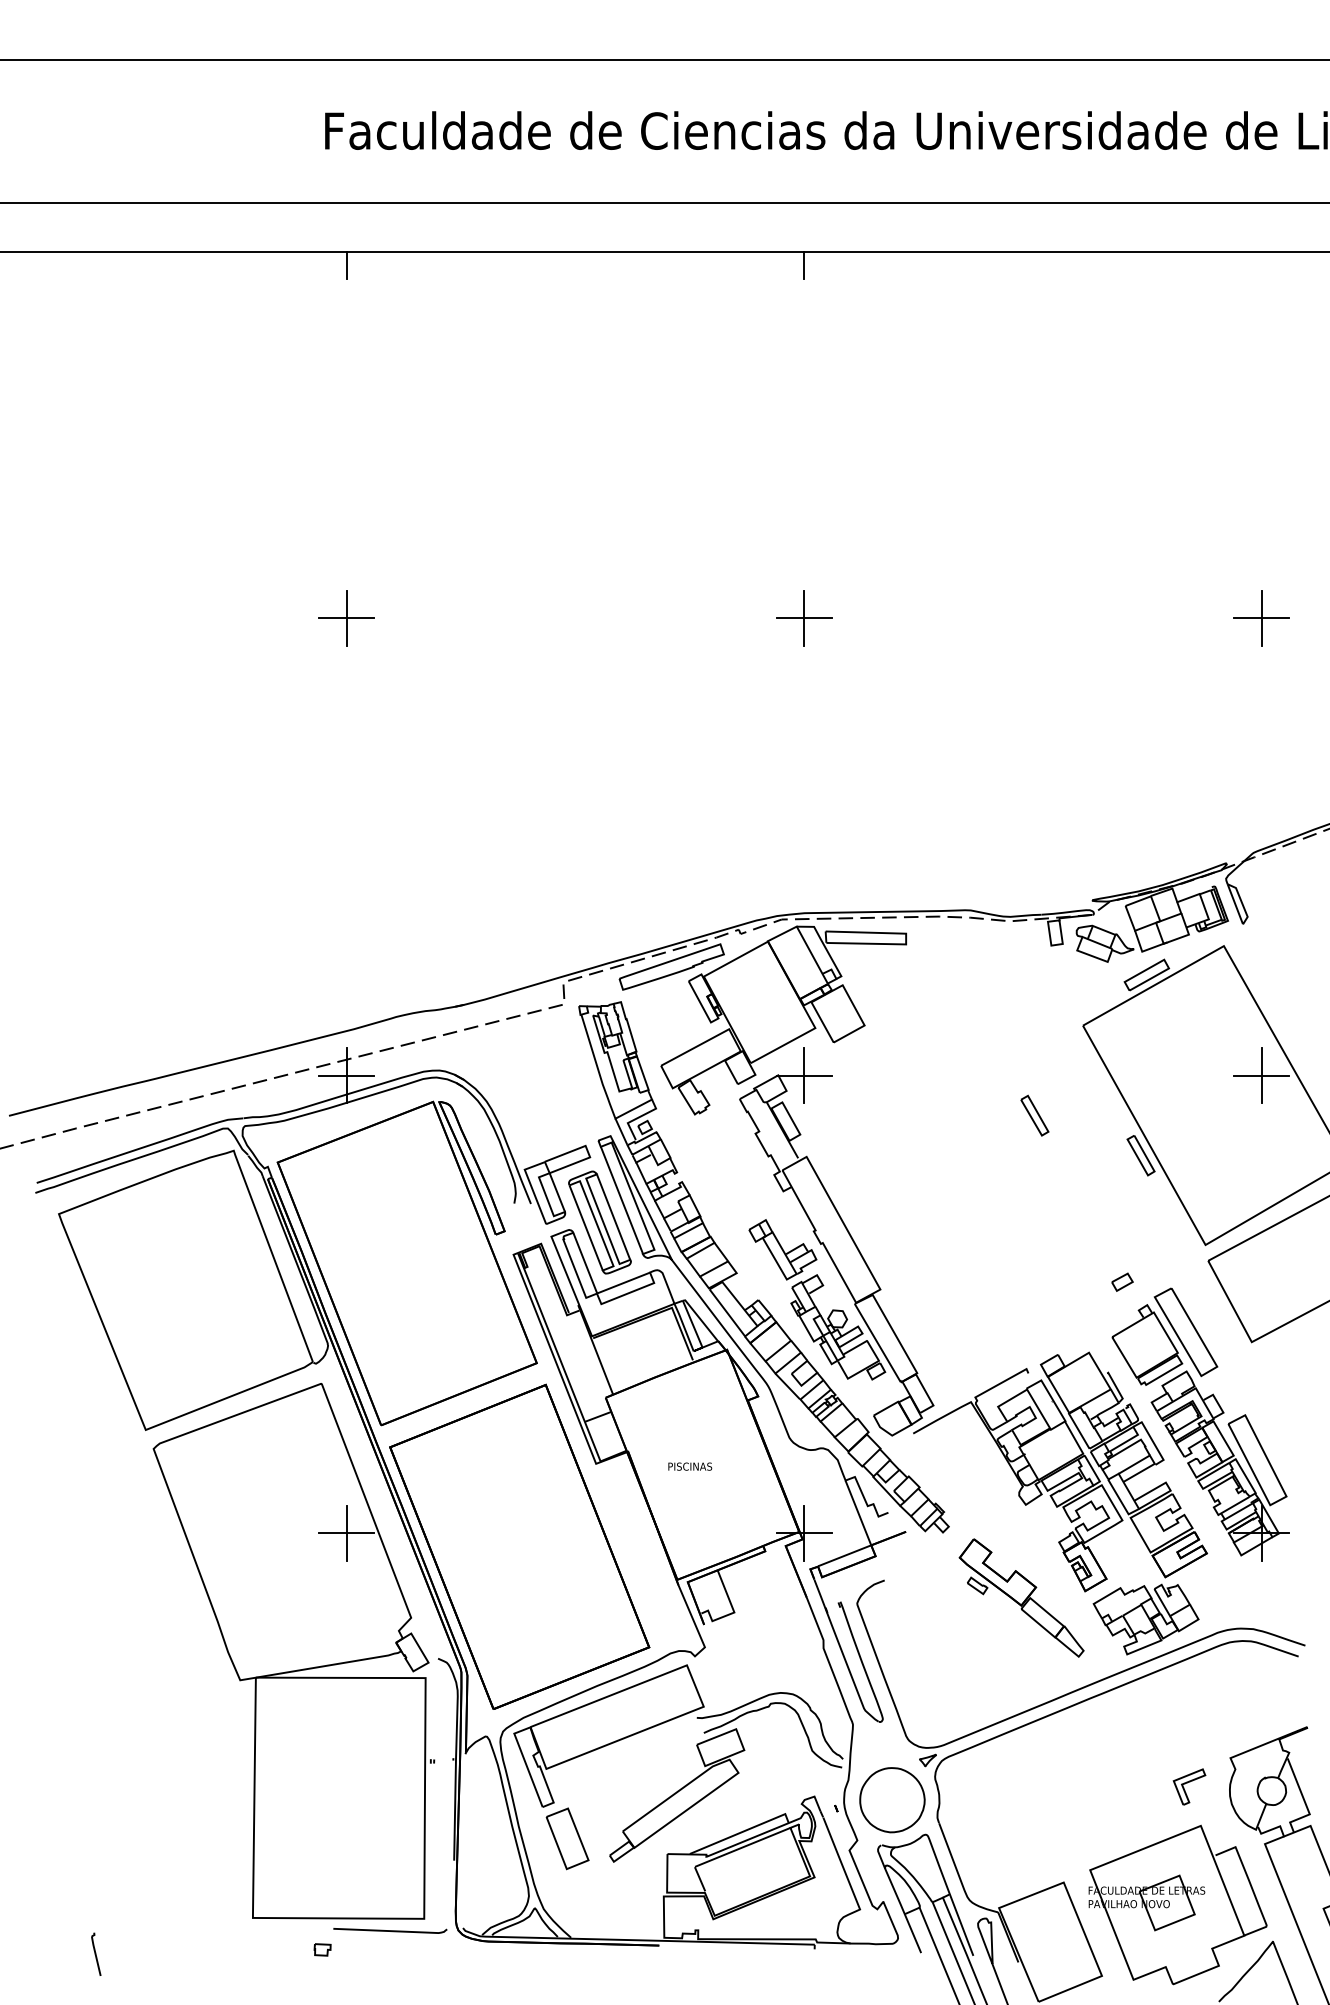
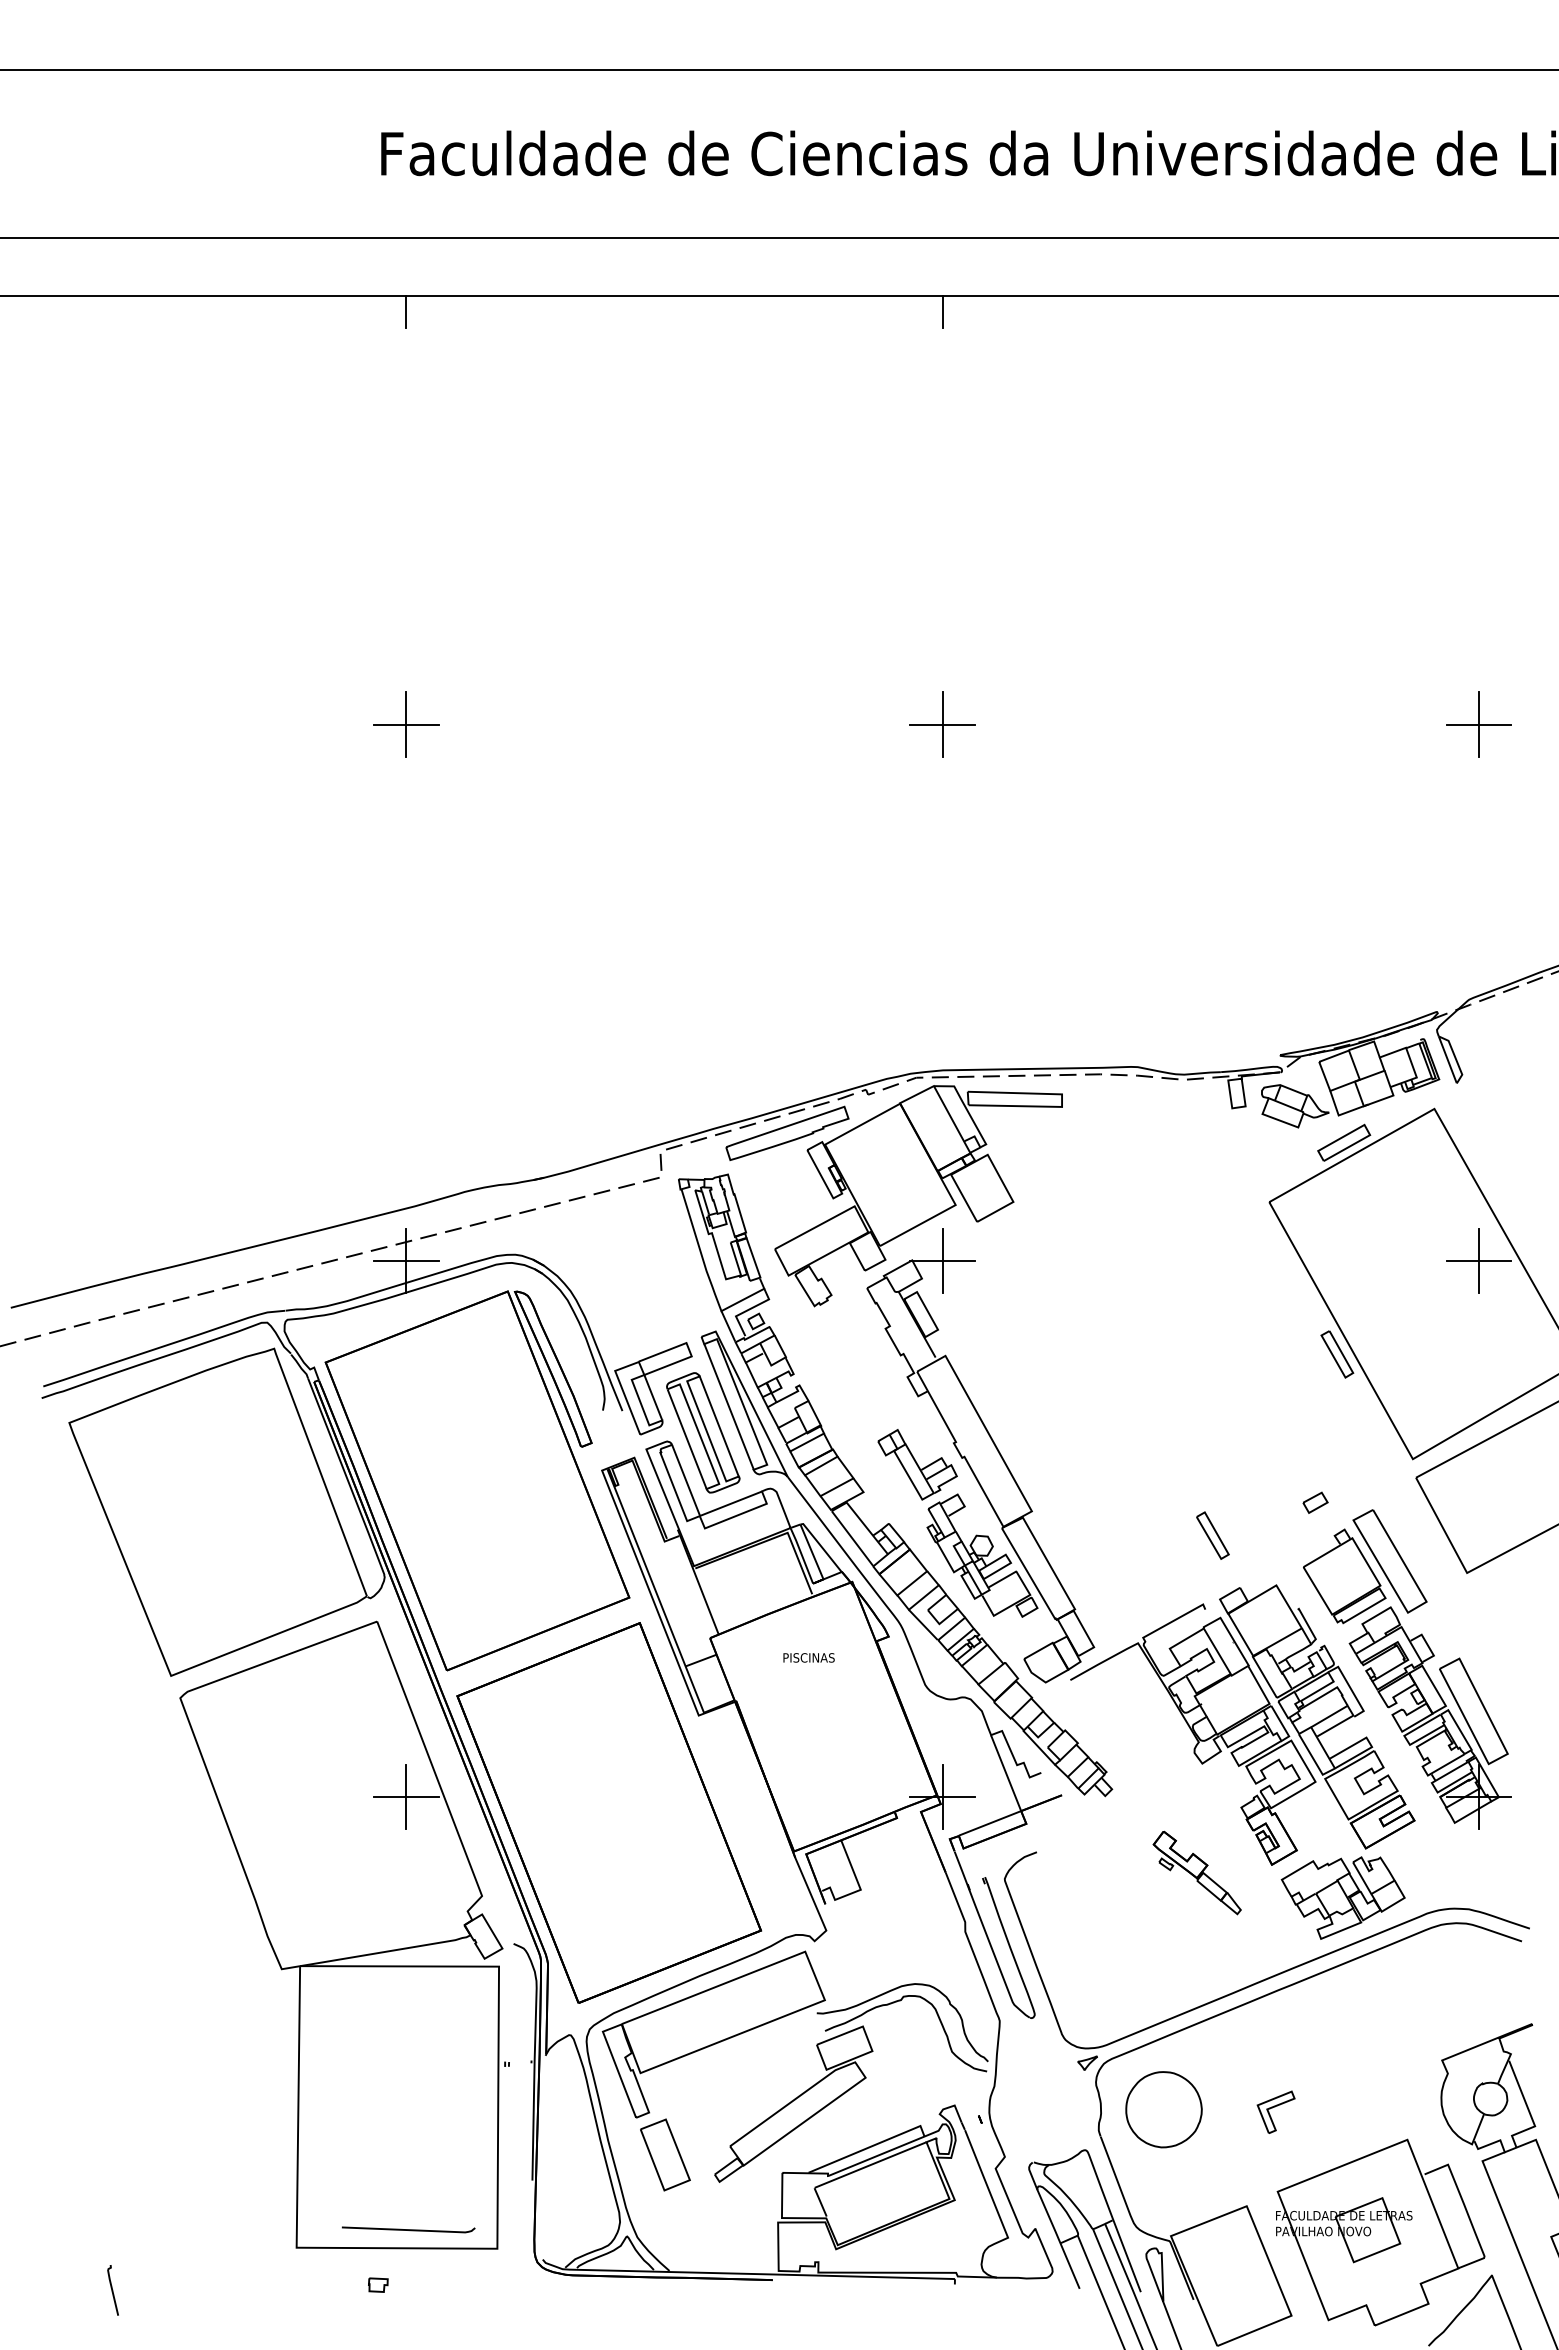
part: (1034, 1115) -> (1212, 1535), moved
text: (689, 1466) -> (808, 1657), moved
part: (1020, 1597) -> (1196, 1872), size x0.6
part: (1188, 1786) -> (1275, 2111), moved
part: (892, 1800) -> (1163, 2109), moved
curve: (390, 1930) -> (408, 2229), moved

